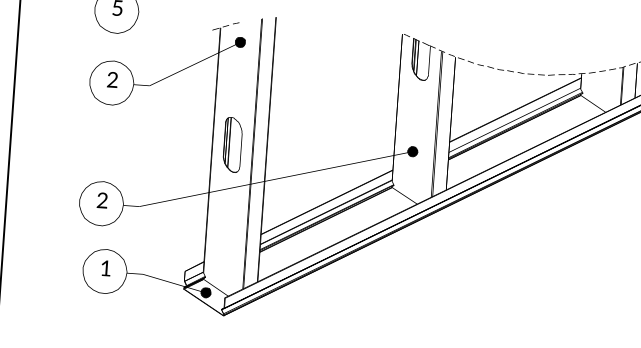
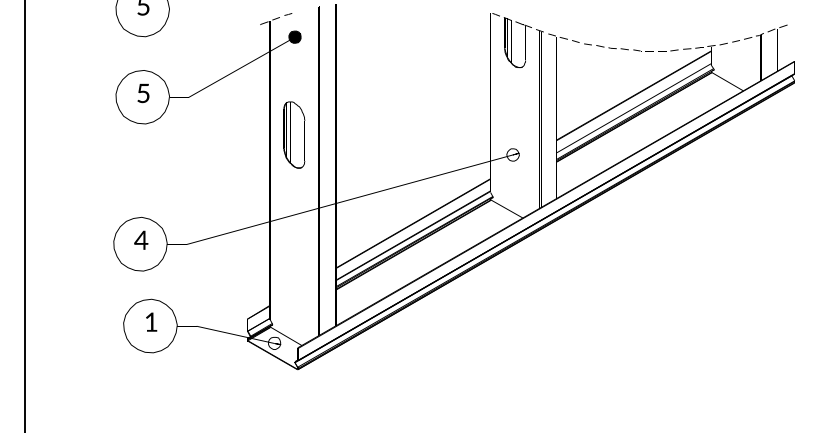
text: (112, 79) -> (143, 93), 2 -> 5
part: (232, 144) -> (294, 134), moved
fill: (412, 151) -> (512, 154), removed
text: (102, 199) -> (141, 239), 2 -> 4
fill: (205, 292) -> (274, 343), removed

